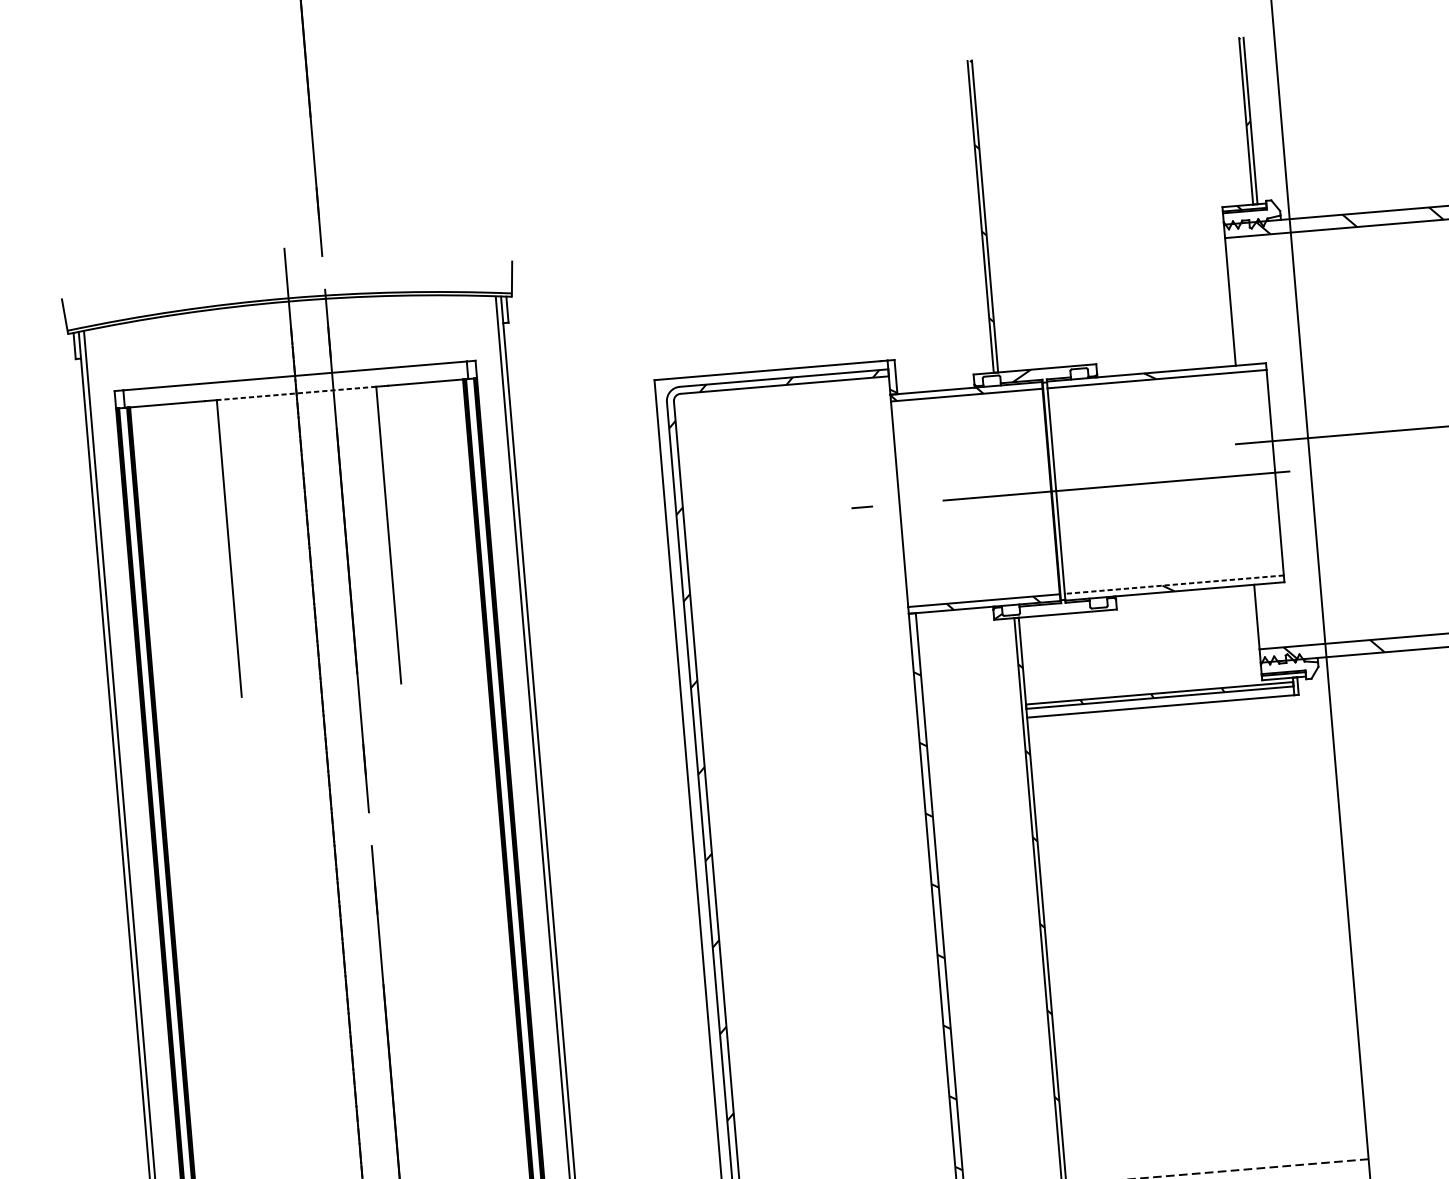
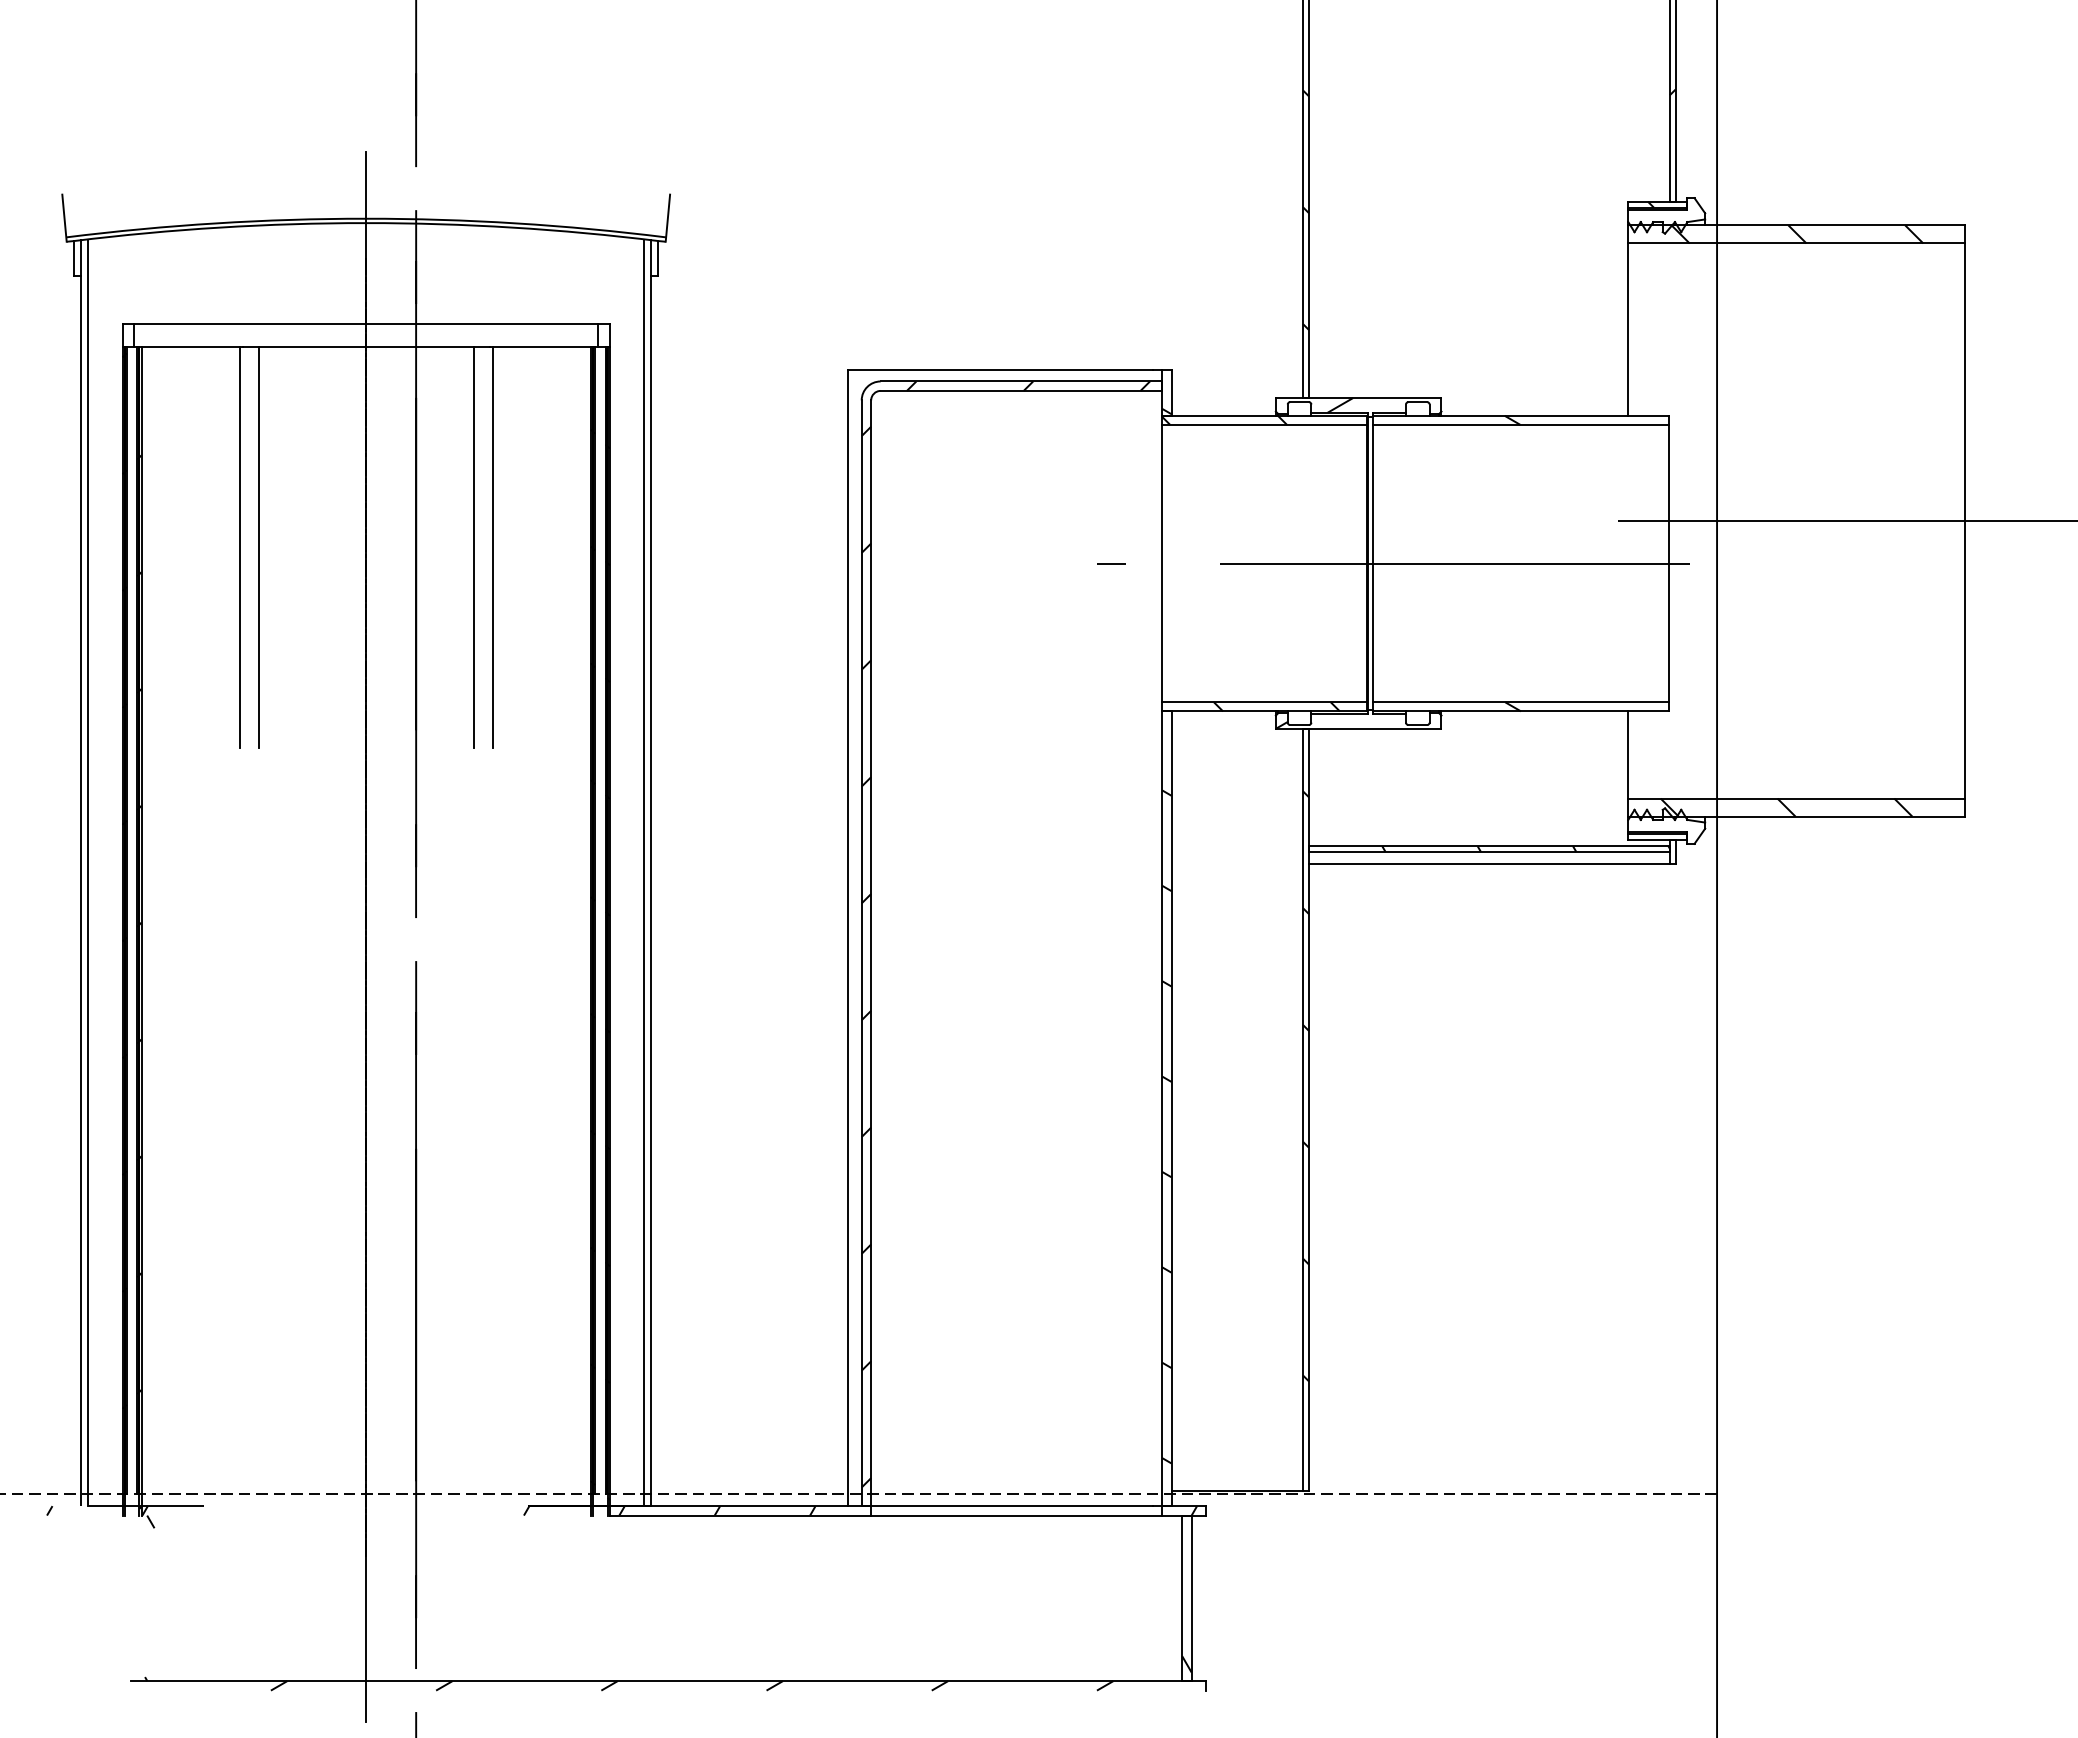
line: (296, 393) -> (366, 347), dashed -> solid
line: (402, 533) -> (492, 547), added
line: (215, 549) -> (239, 547), added
line: (1174, 584) -> (1521, 702), dashed -> solid

